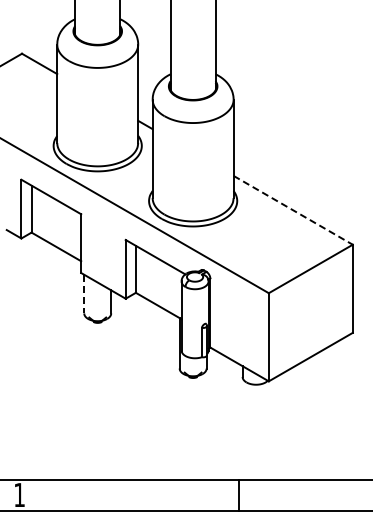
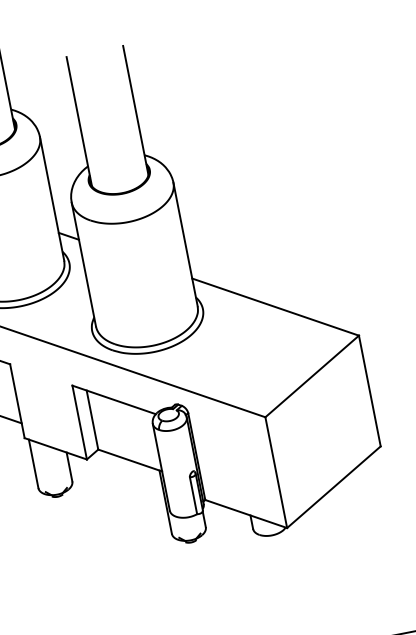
line: (293, 210) -> (276, 307), dashed -> solid
line: (84, 294) -> (34, 464), dashed -> solid

